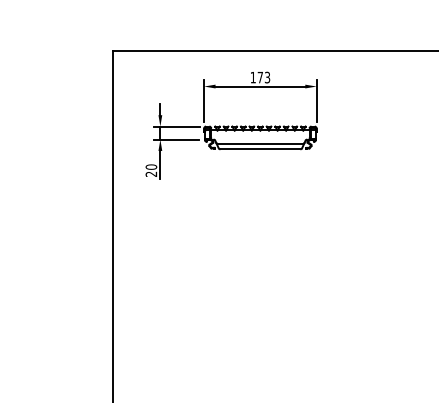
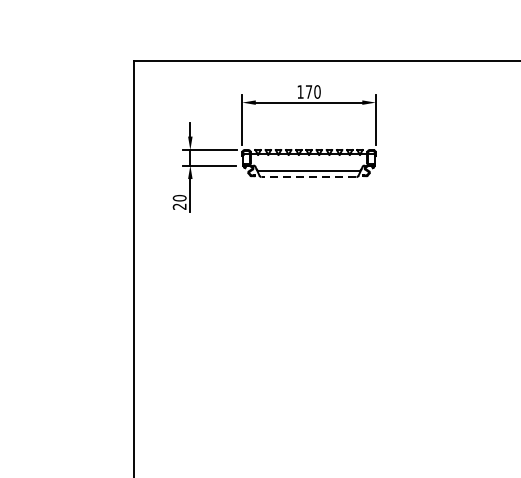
text: (267, 77) -> (317, 91), 173 -> 170
line: (260, 149) -> (309, 177), solid -> dashed

